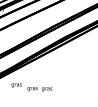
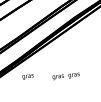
text: (39, 89) -> (65, 76), moved

